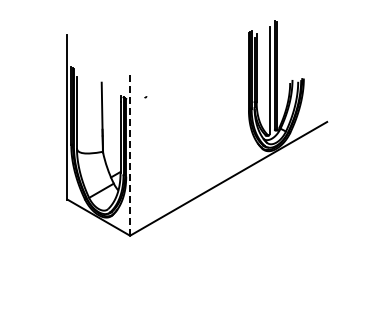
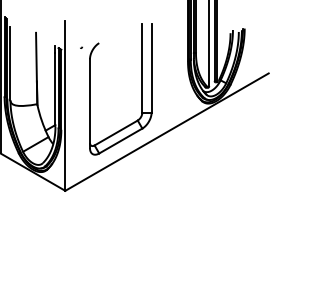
part: (204, 137) -> (142, 89), added
line: (130, 153) -> (65, 105), dashed -> solid

